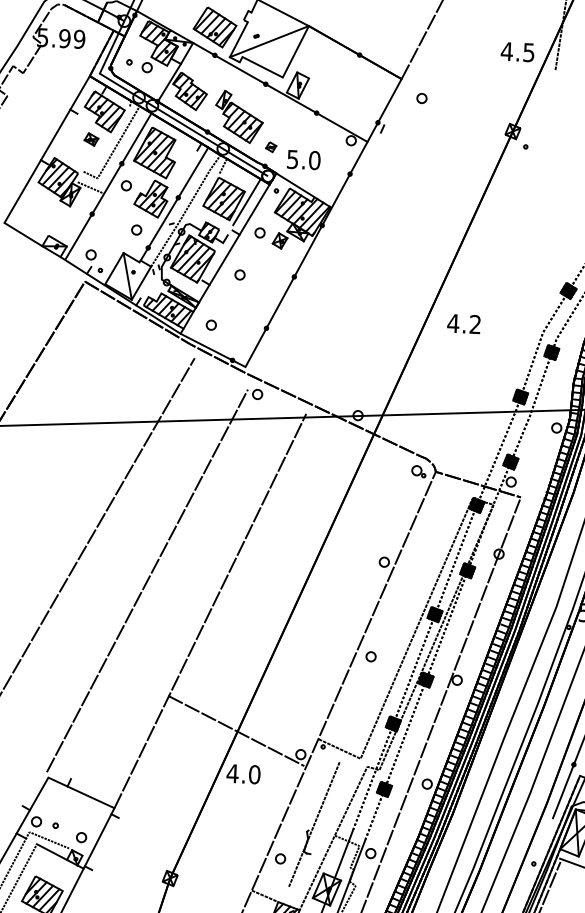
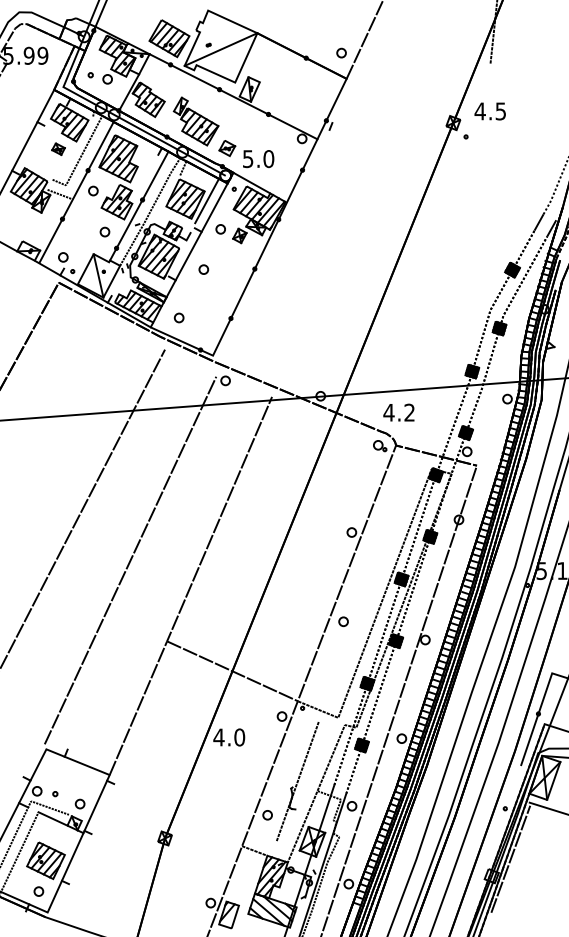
text: (516, 52) -> (489, 111), moved
part: (421, 97) -> (341, 52), moved
part: (271, 147) -> (227, 148), size x1.67
text: (463, 323) -> (398, 412), moved
line: (236, 731) -> (232, 671), moved

